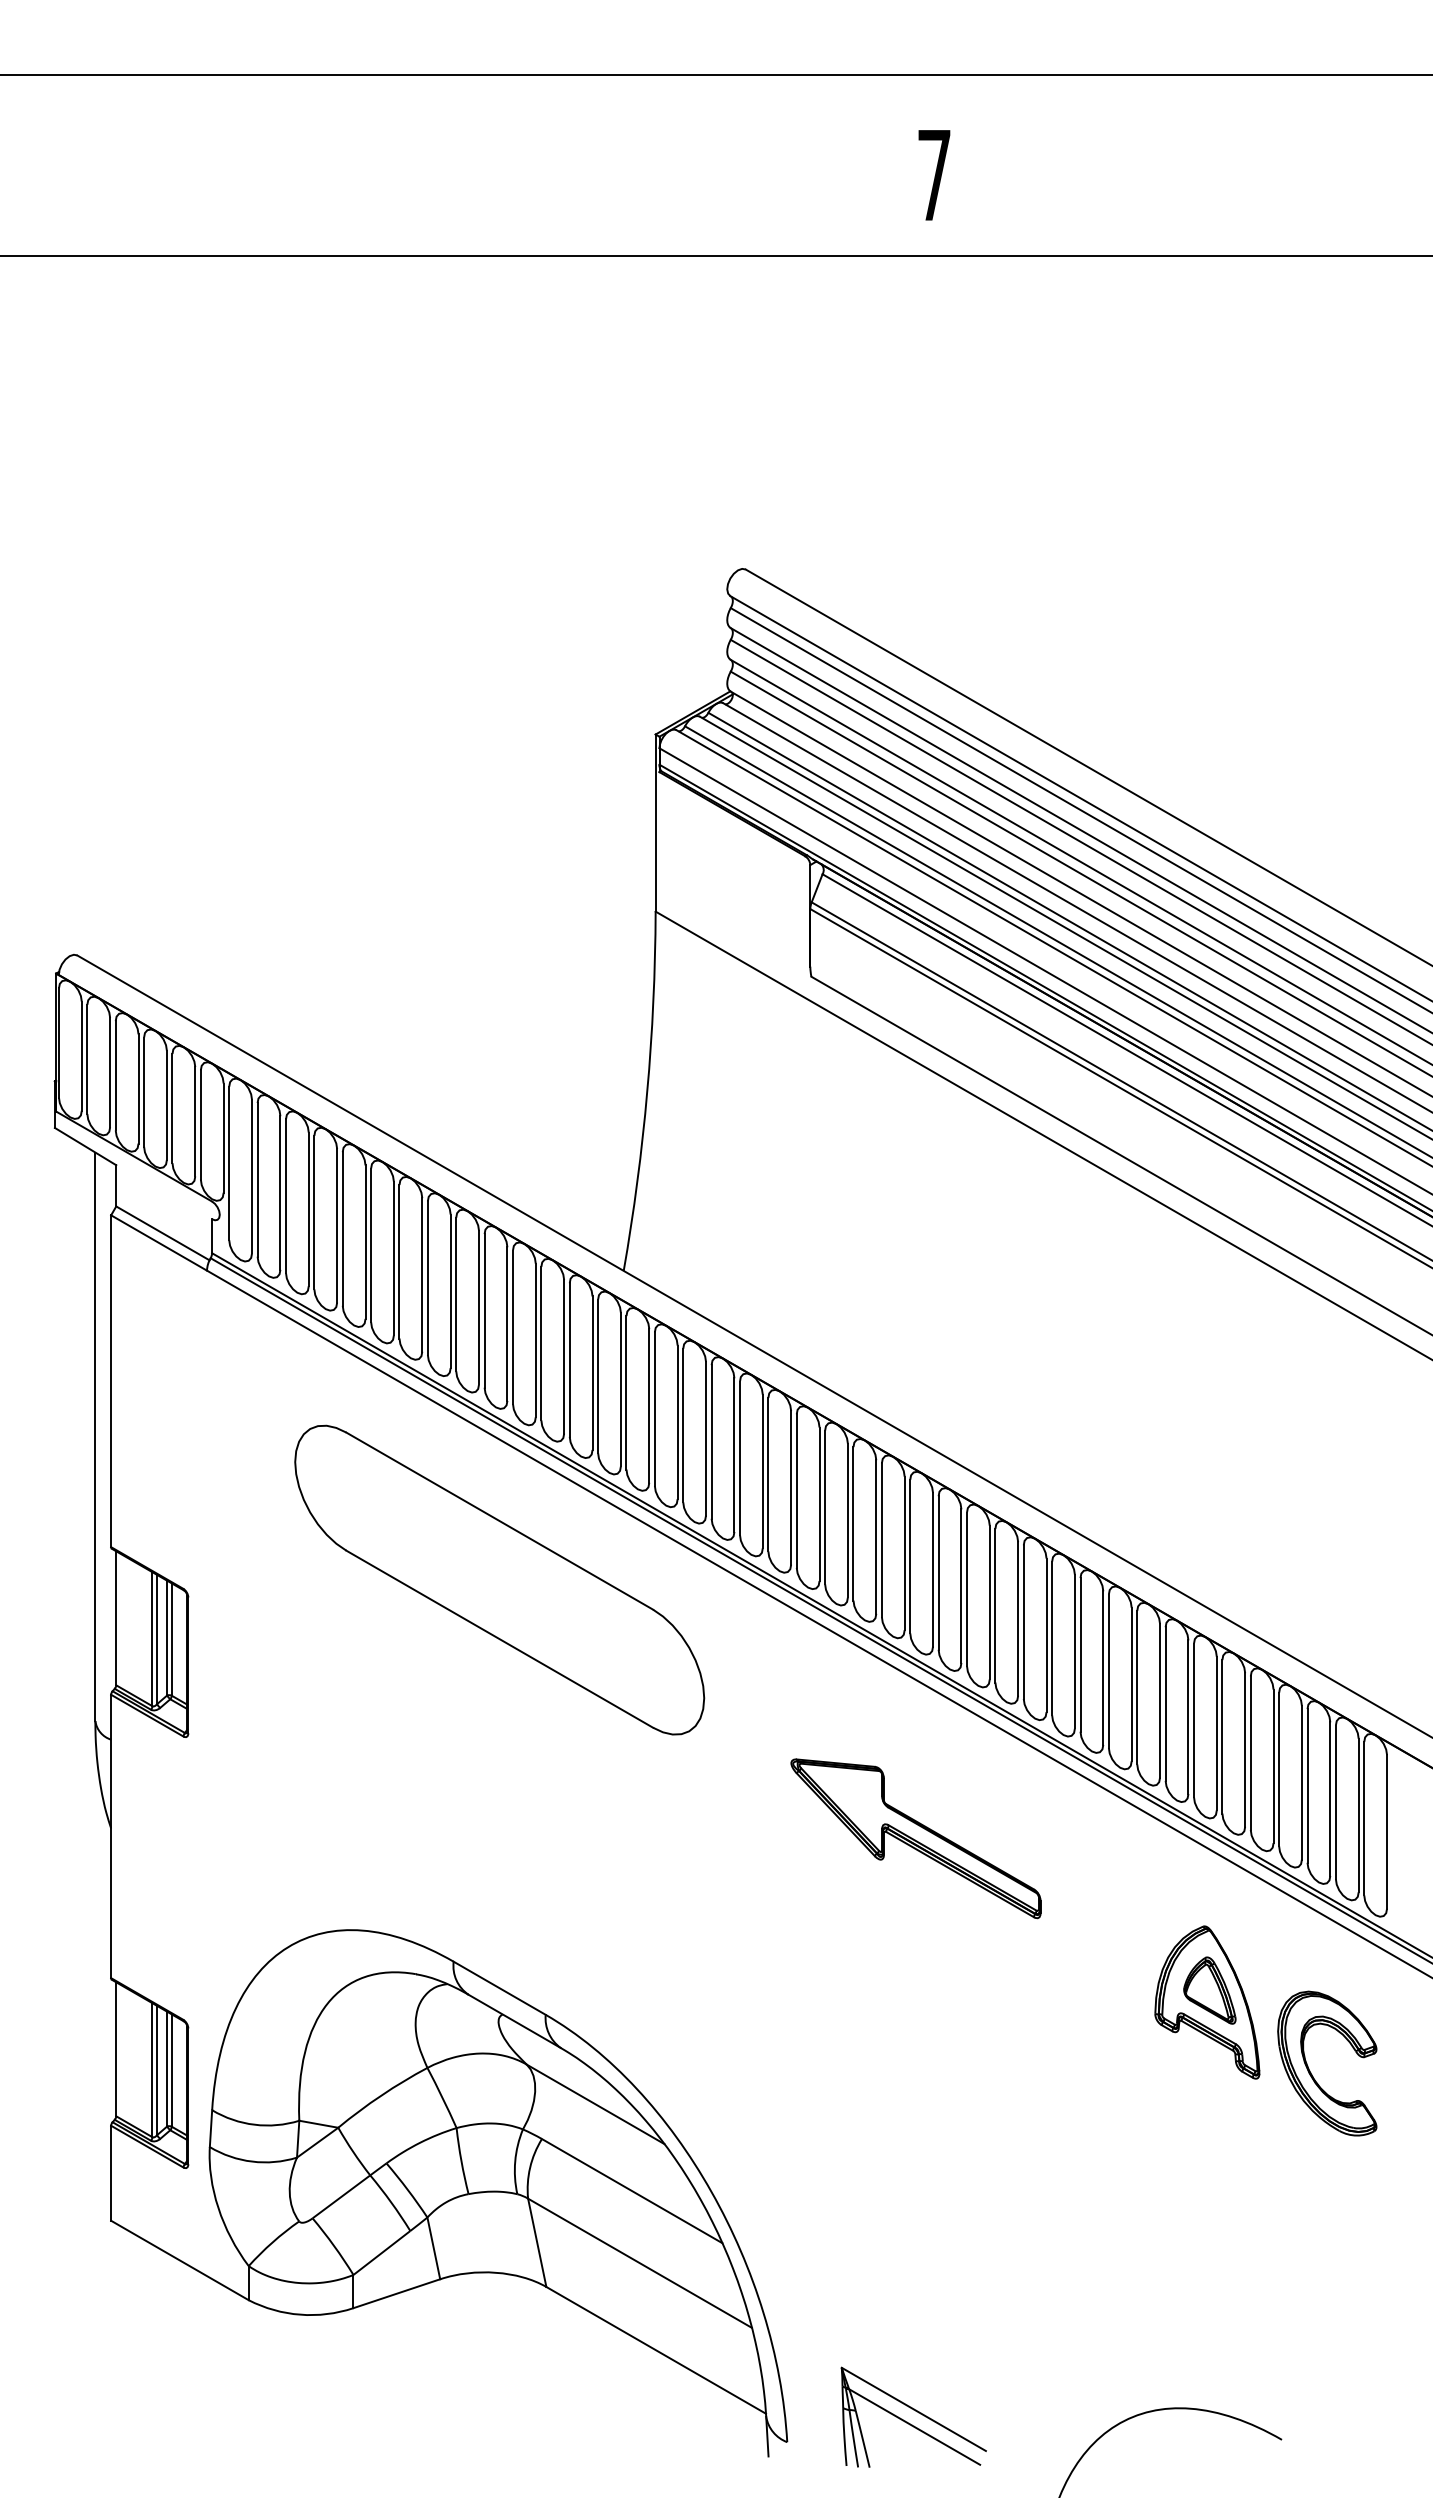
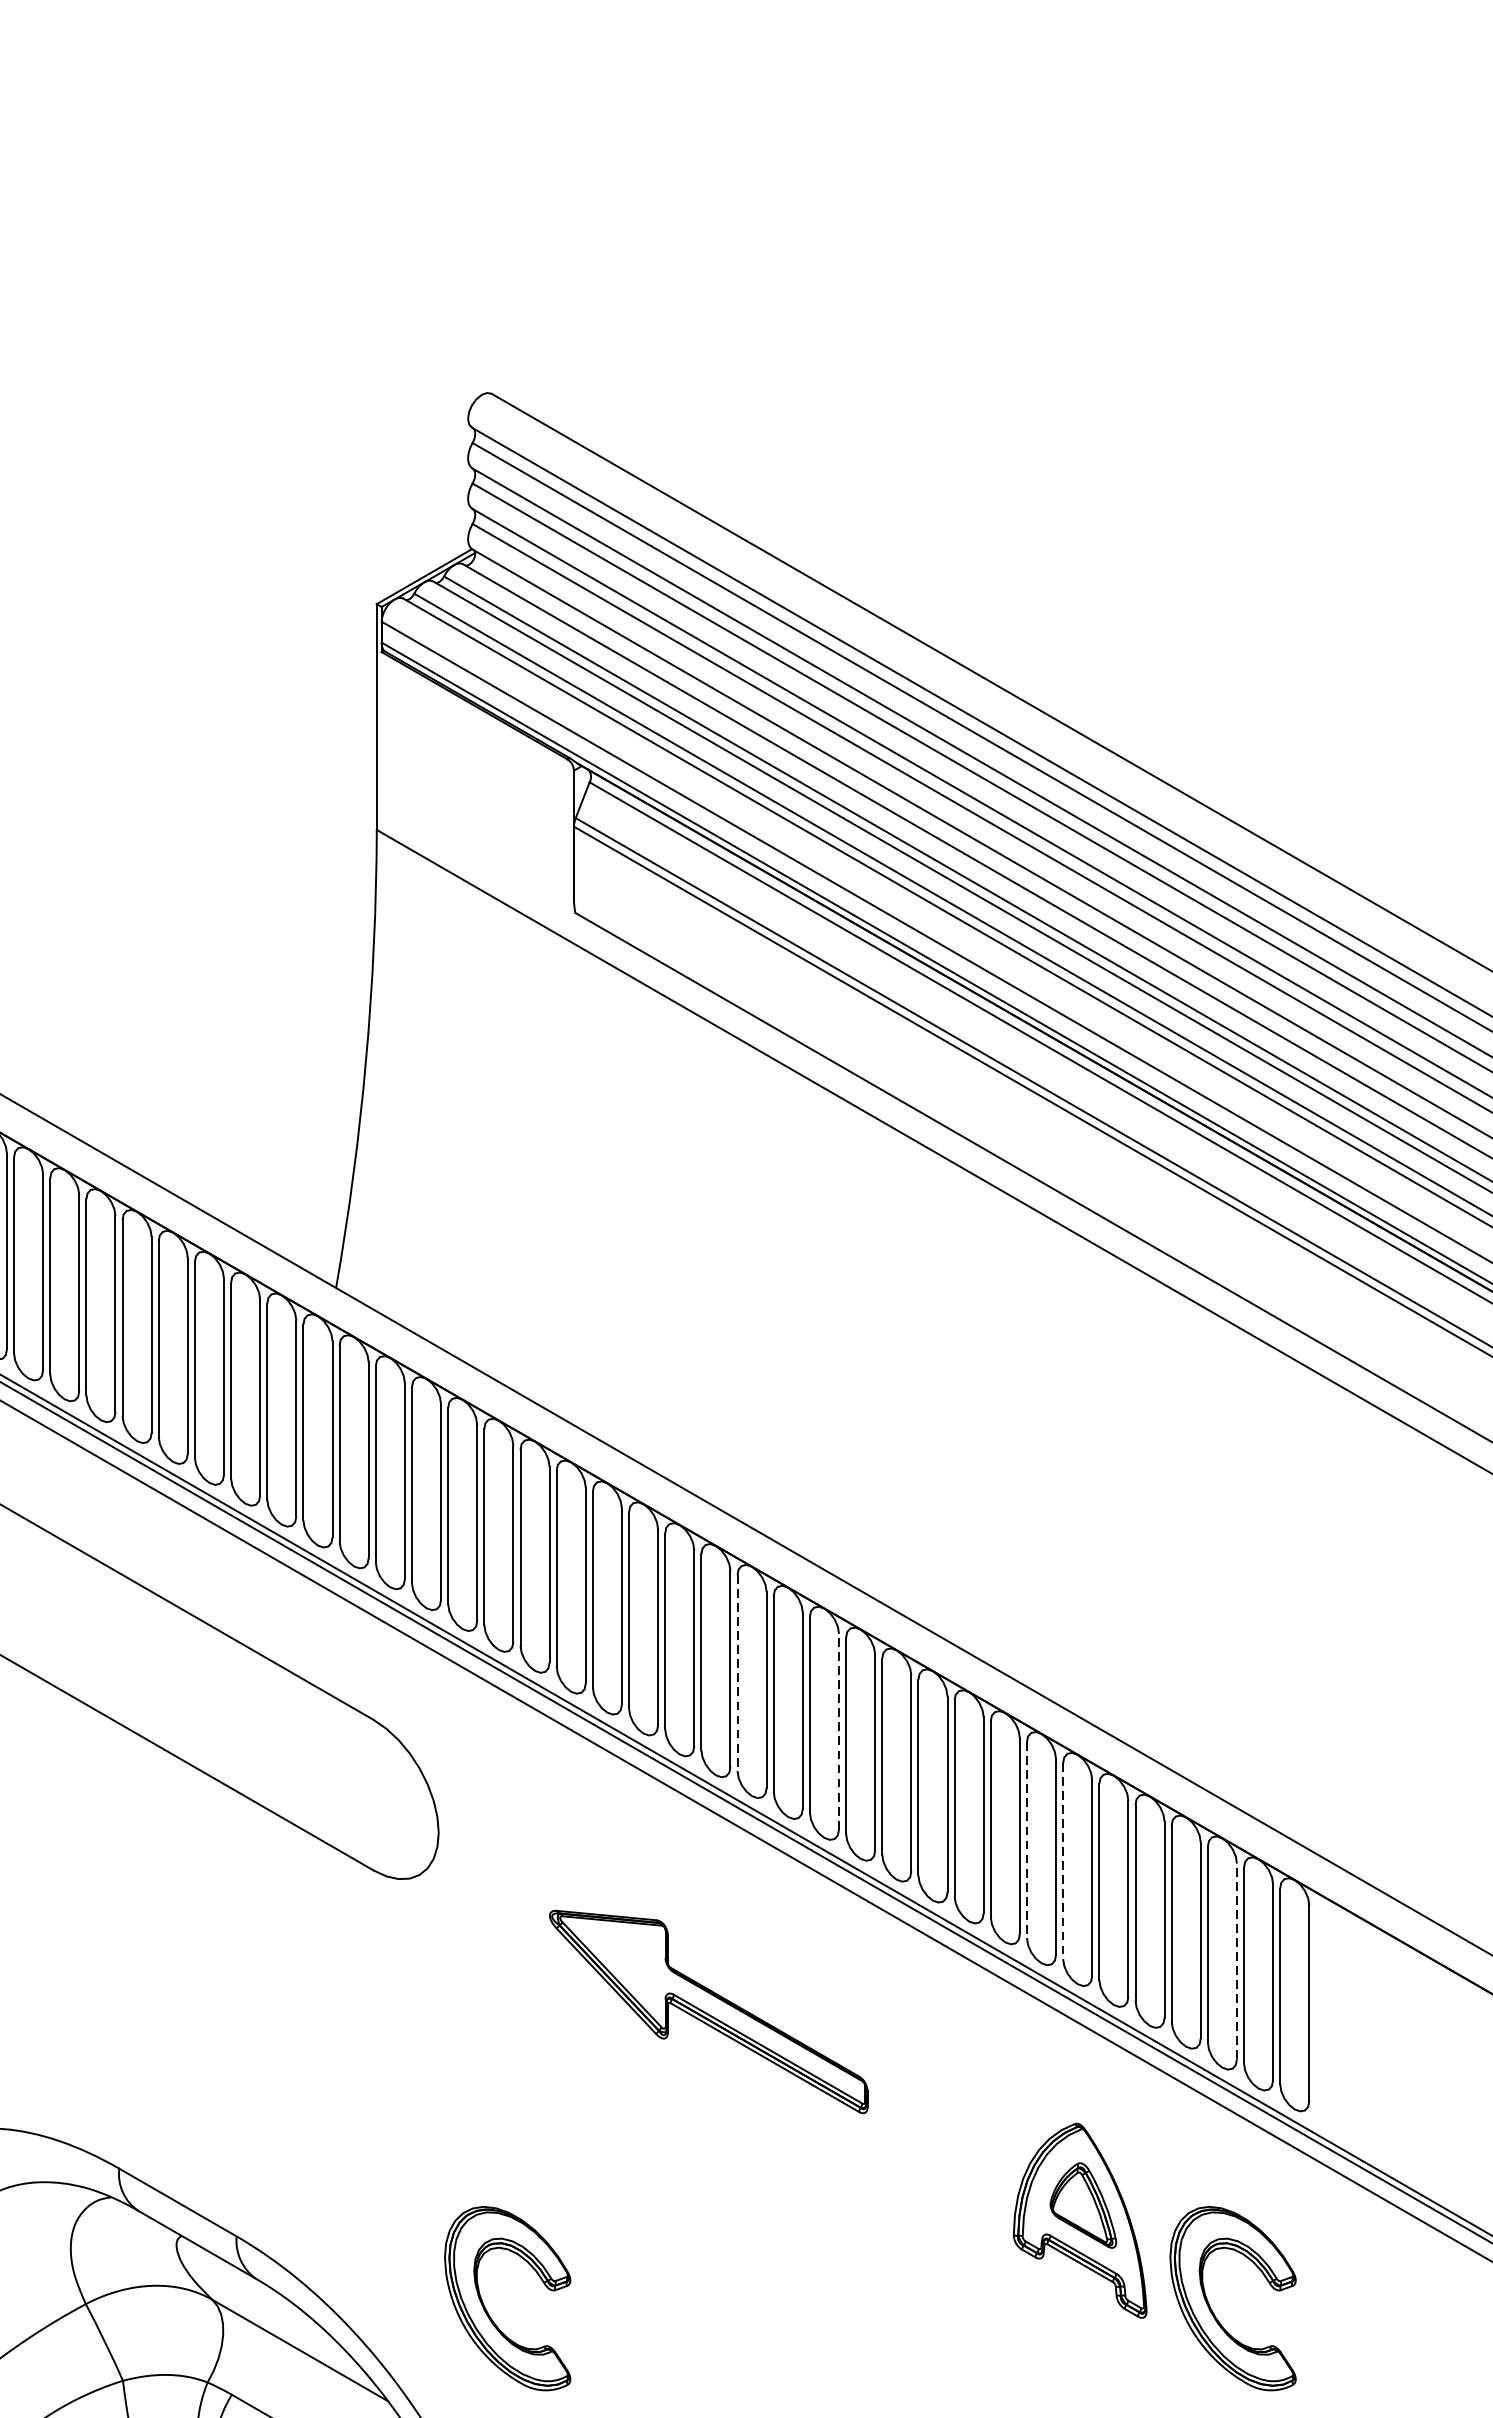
line: (938, 1573) -> (737, 1673), solid -> dashed
line: (1018, 1618) -> (839, 1731), solid -> dashed
line: (1165, 1704) -> (1026, 1840), solid -> dashed
line: (1193, 1720) -> (1062, 1861), solid -> dashed
line: (1330, 1799) -> (1237, 1961), solid -> dashed
part: (742, 2072) -> (487, 2309), added

